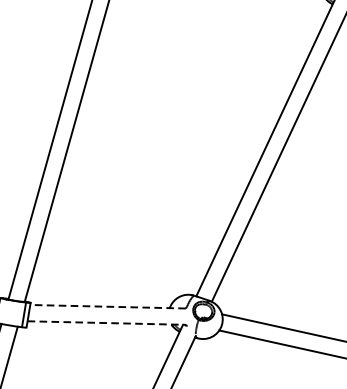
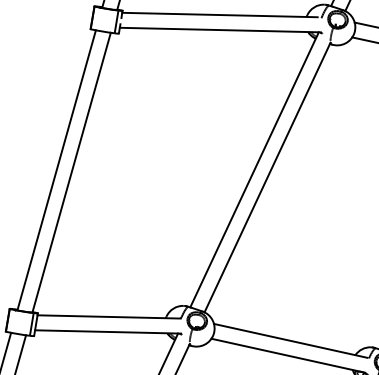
line: (108, 306) -> (109, 316), dashed -> solid
line: (107, 322) -> (108, 331), dashed -> solid

